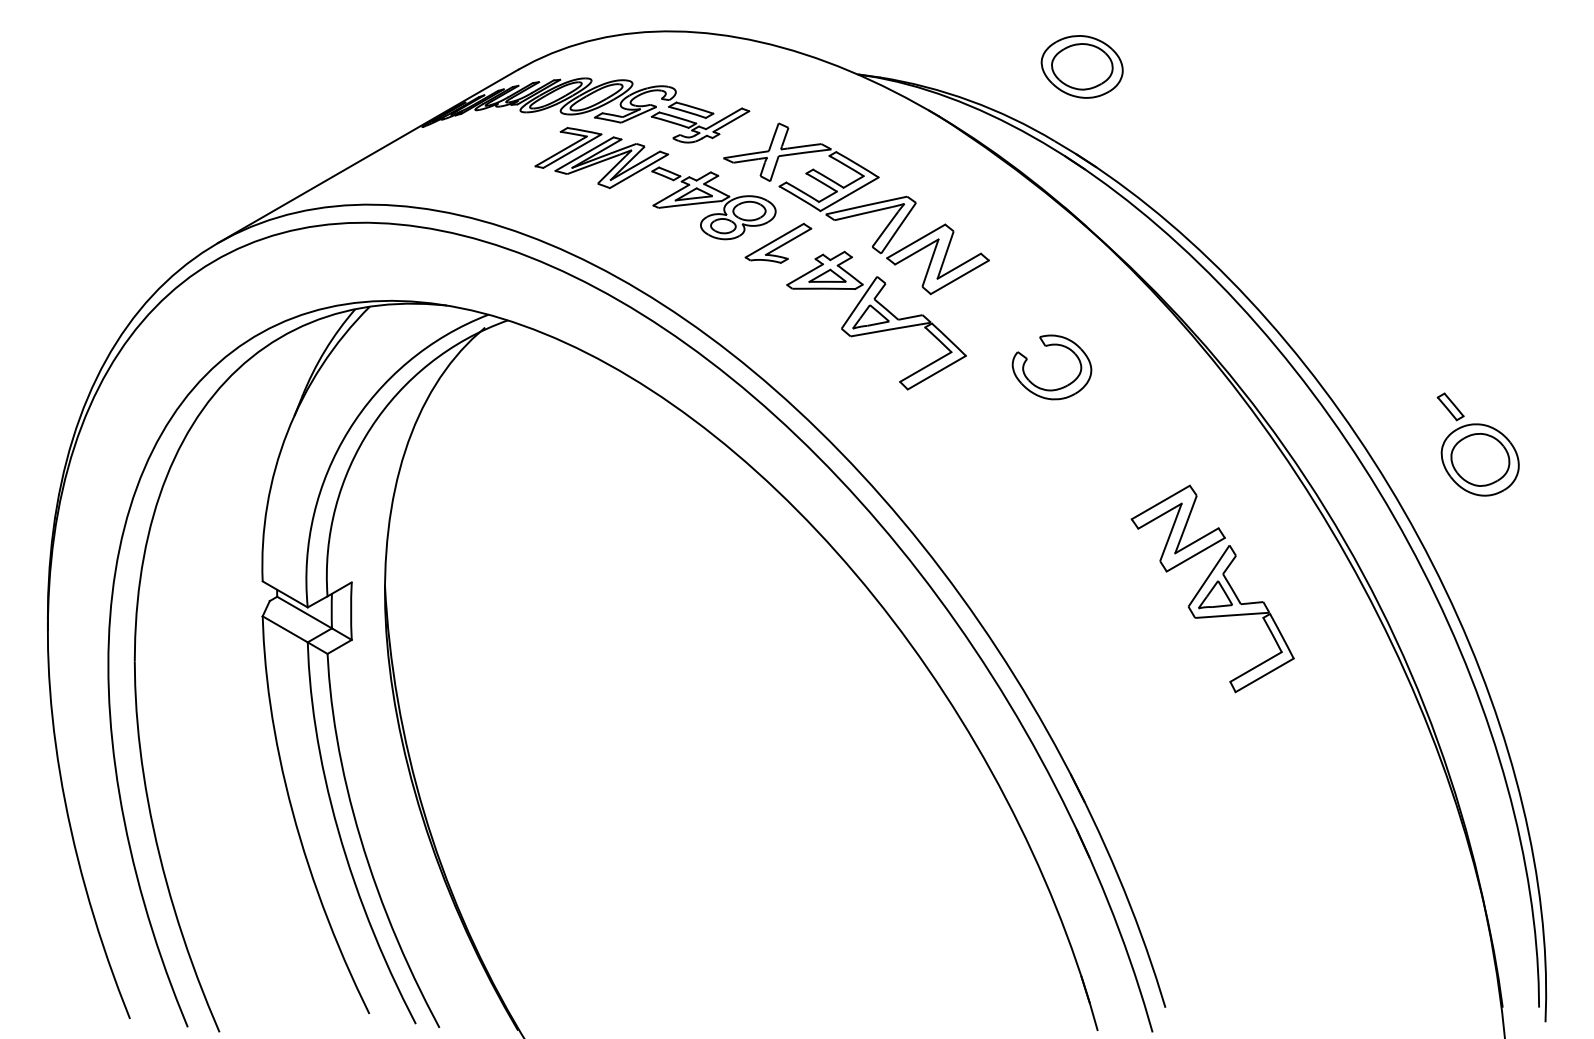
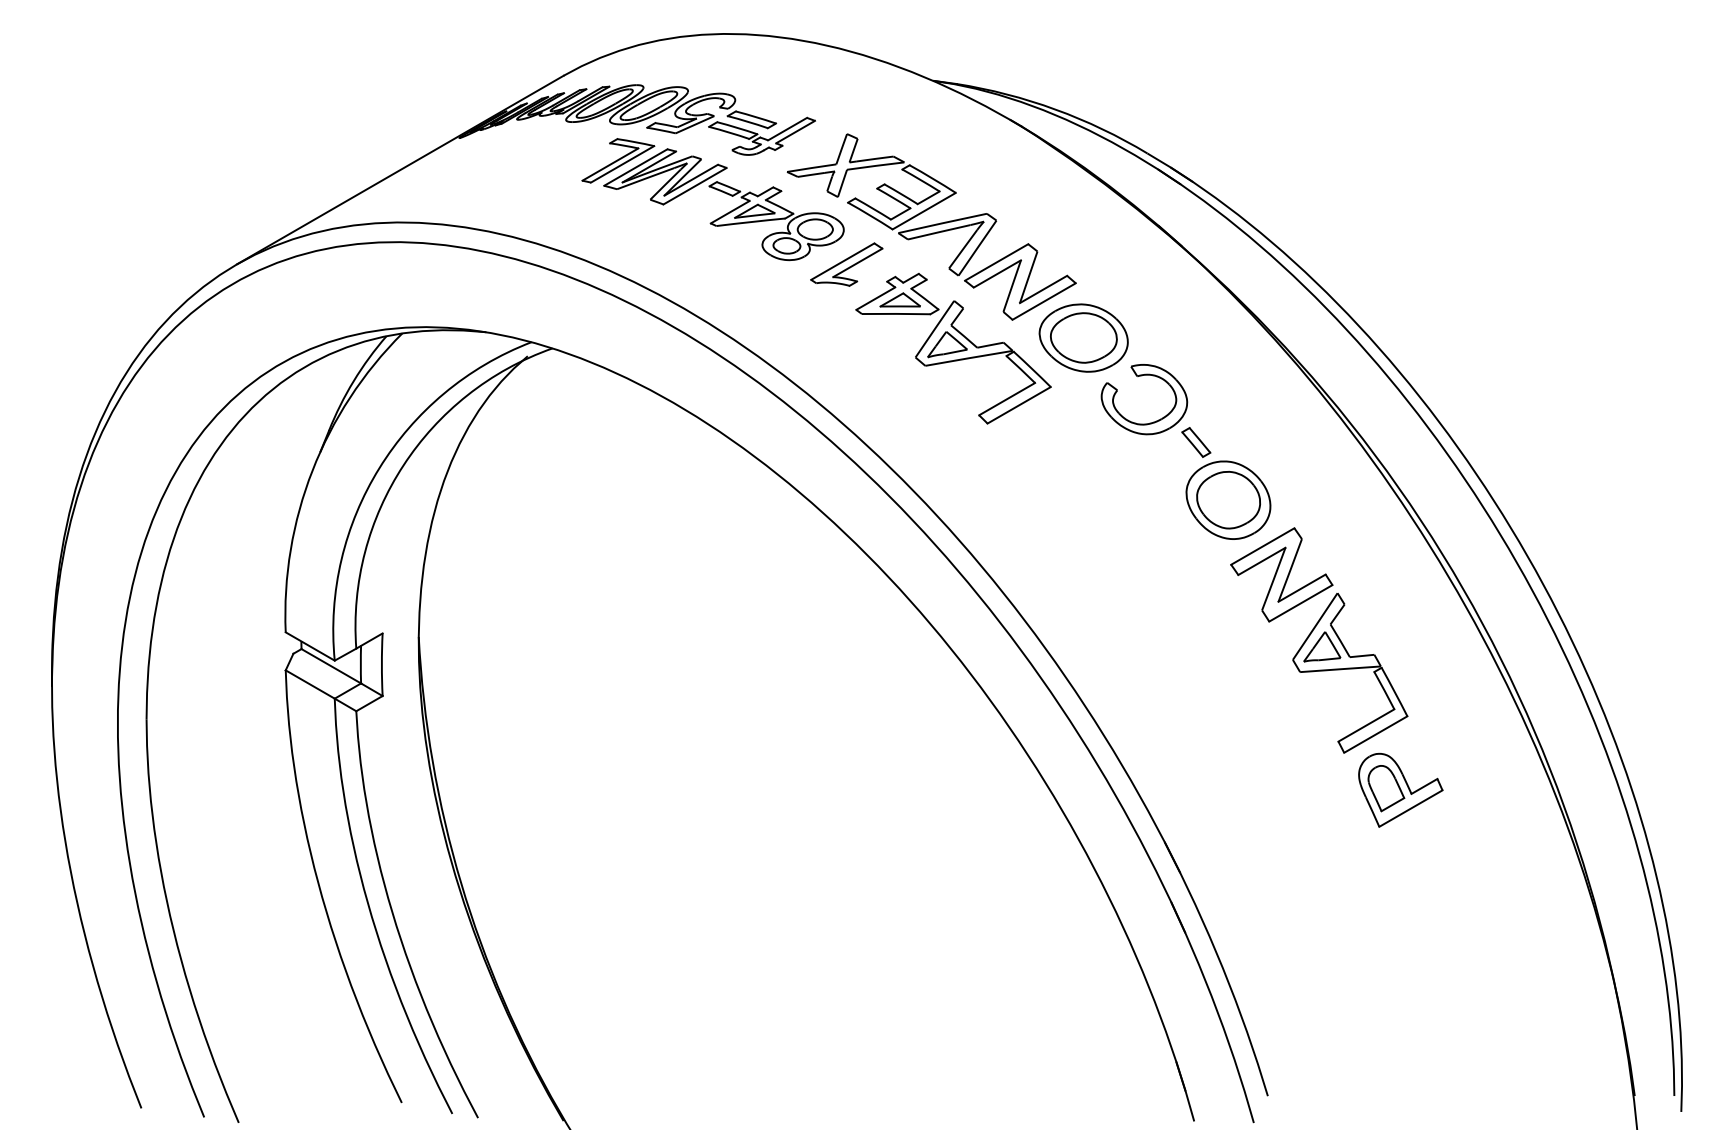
part: (1081, 66) -> (1082, 337), moved
part: (1477, 444) -> (1225, 483), moved
part: (1287, 726) -> (1400, 790), added

